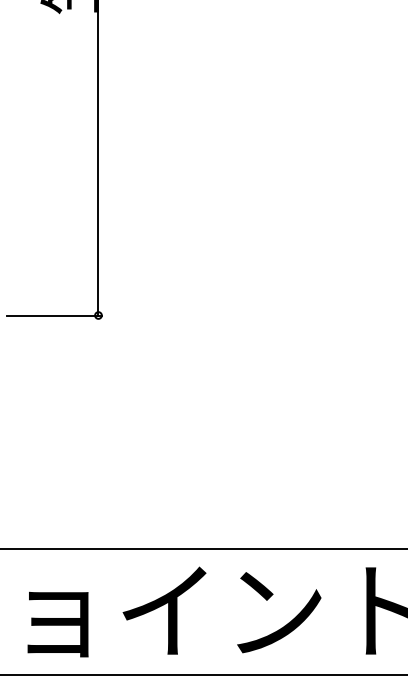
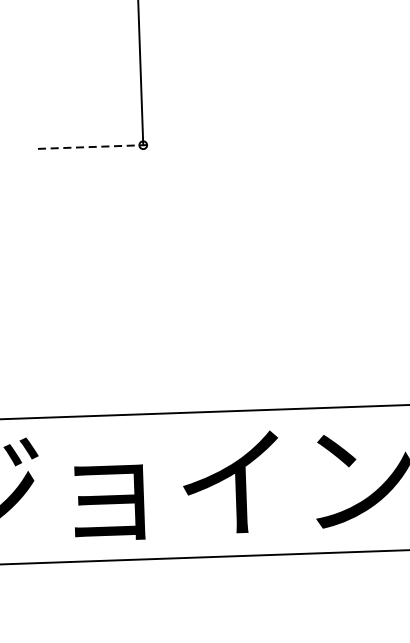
line: (54, 315) -> (92, 146), solid -> dashed

